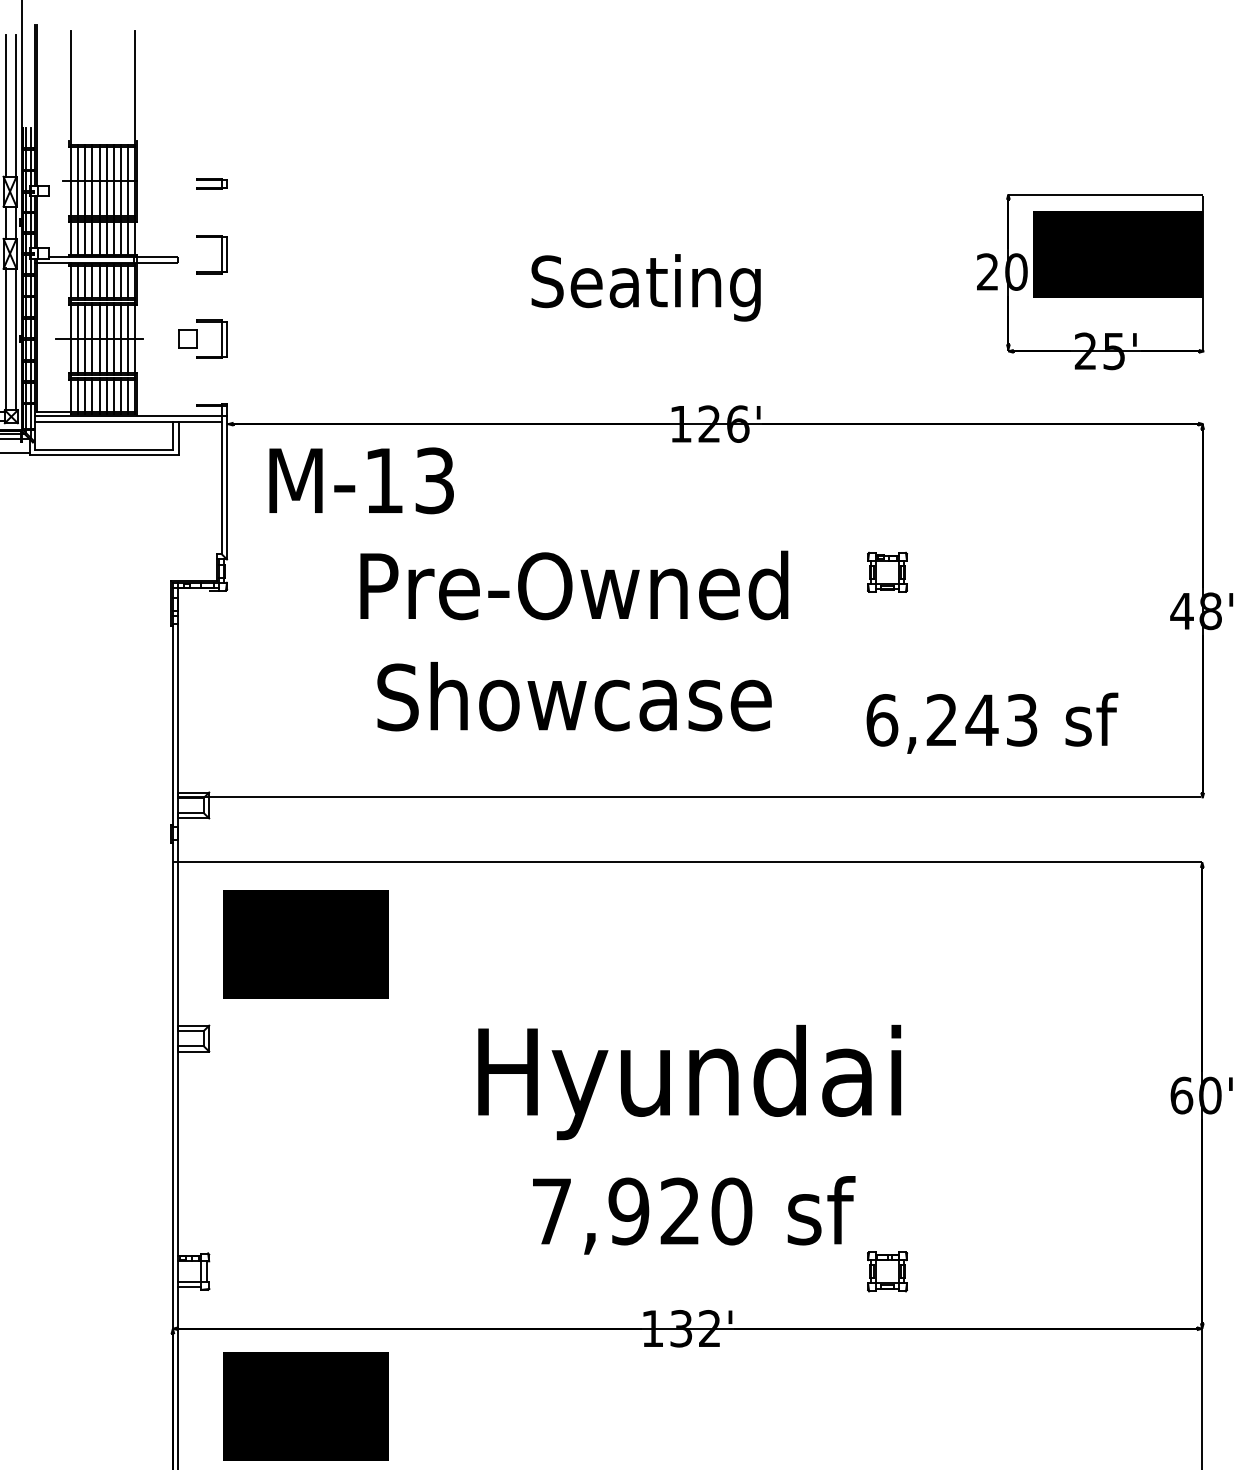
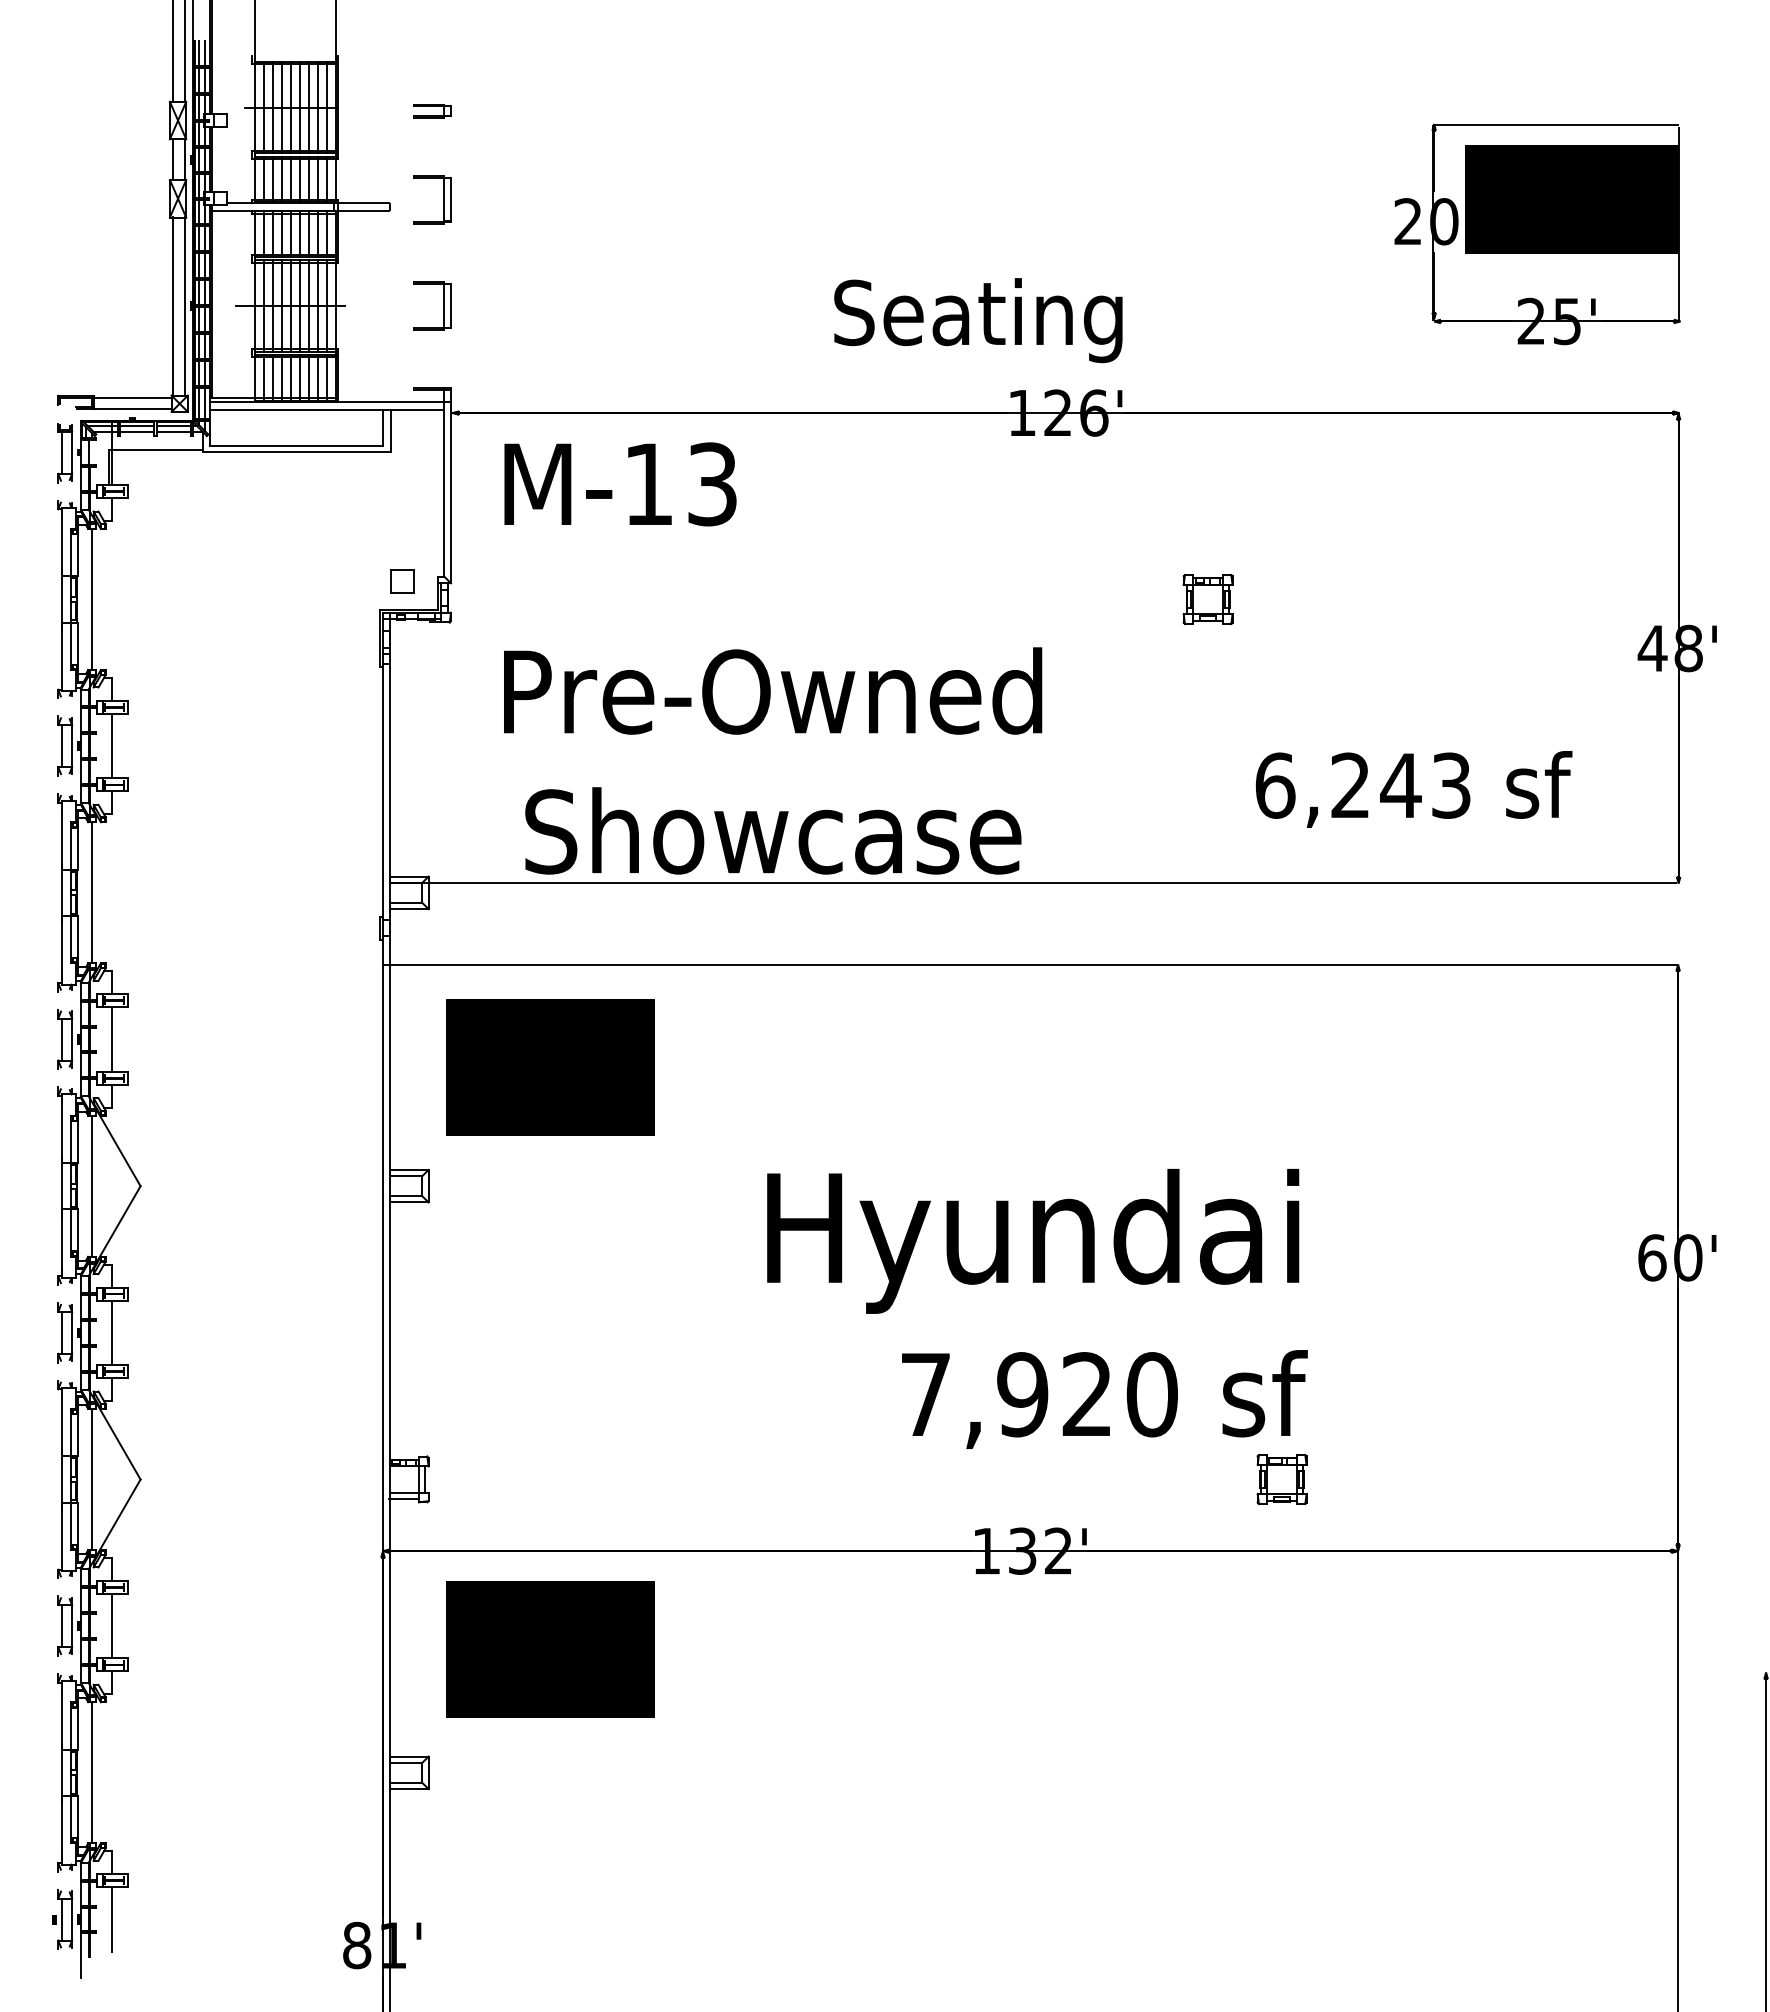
text: (646, 287) -> (978, 320), moved
part: (188, 339) -> (402, 581), moved
part: (887, 572) -> (1207, 599), moved
text: (574, 640) -> (773, 760), moved
text: (693, 1215) -> (1104, 1399), moved

